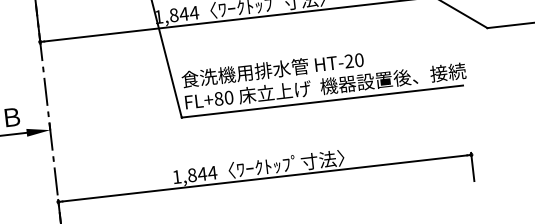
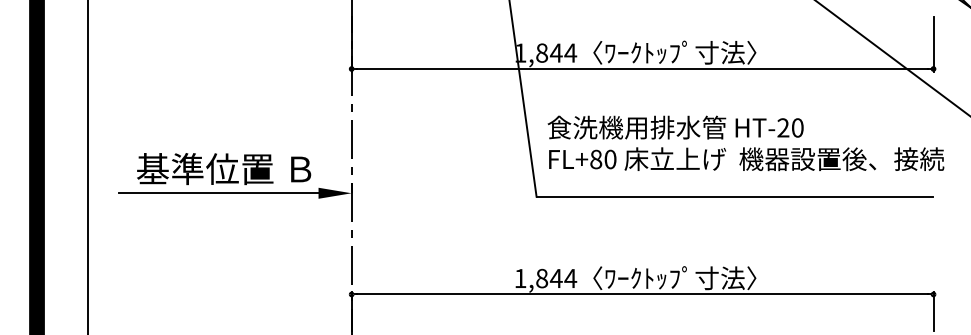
text: (323, 75) -> (745, 143), moved

